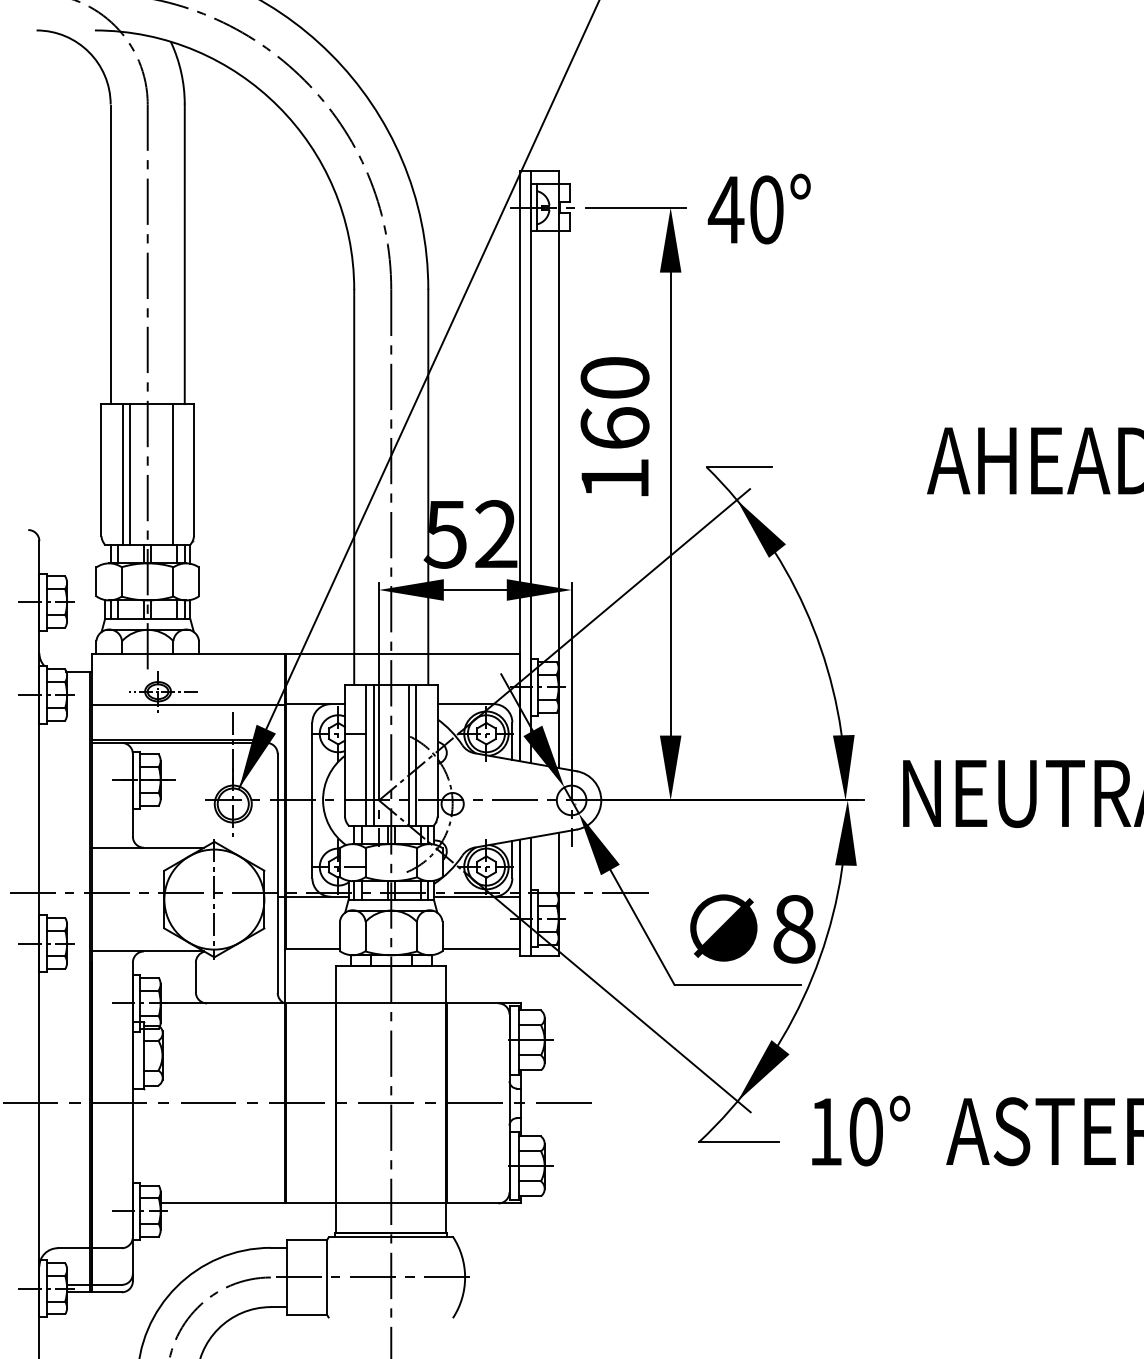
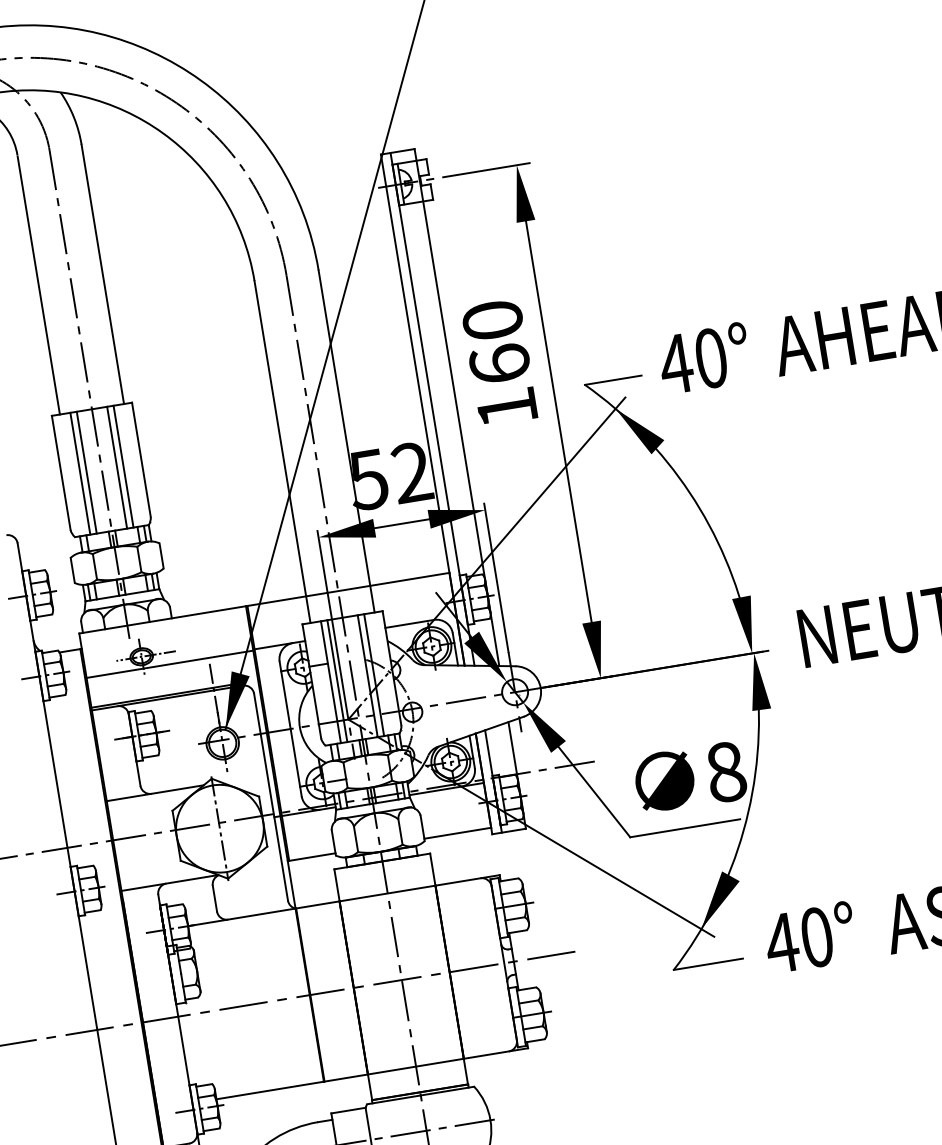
text: (758, 208) -> (703, 358), moved
line: (165, 474) -> (117, 467), added
text: (825, 1131) -> (781, 942), 10° -> 40°

